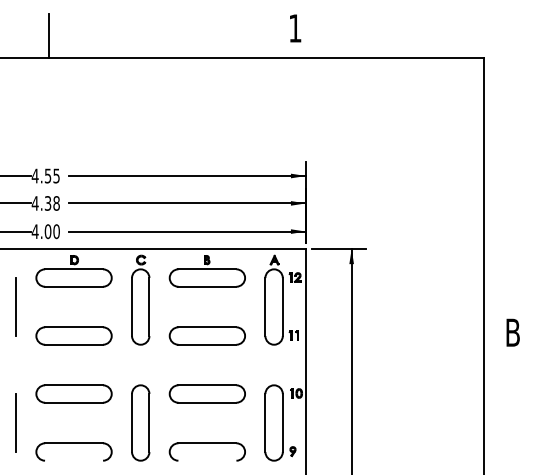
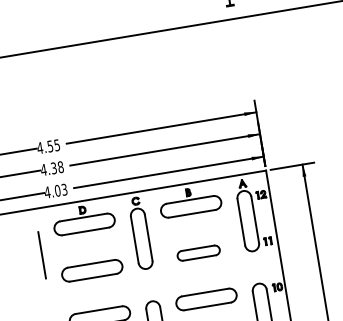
line: (49, 35) -> (32, 33), removed
text: (56, 231) -> (64, 189), 4.00 -> 4.03
part: (206, 335) -> (198, 252), size x0.7

